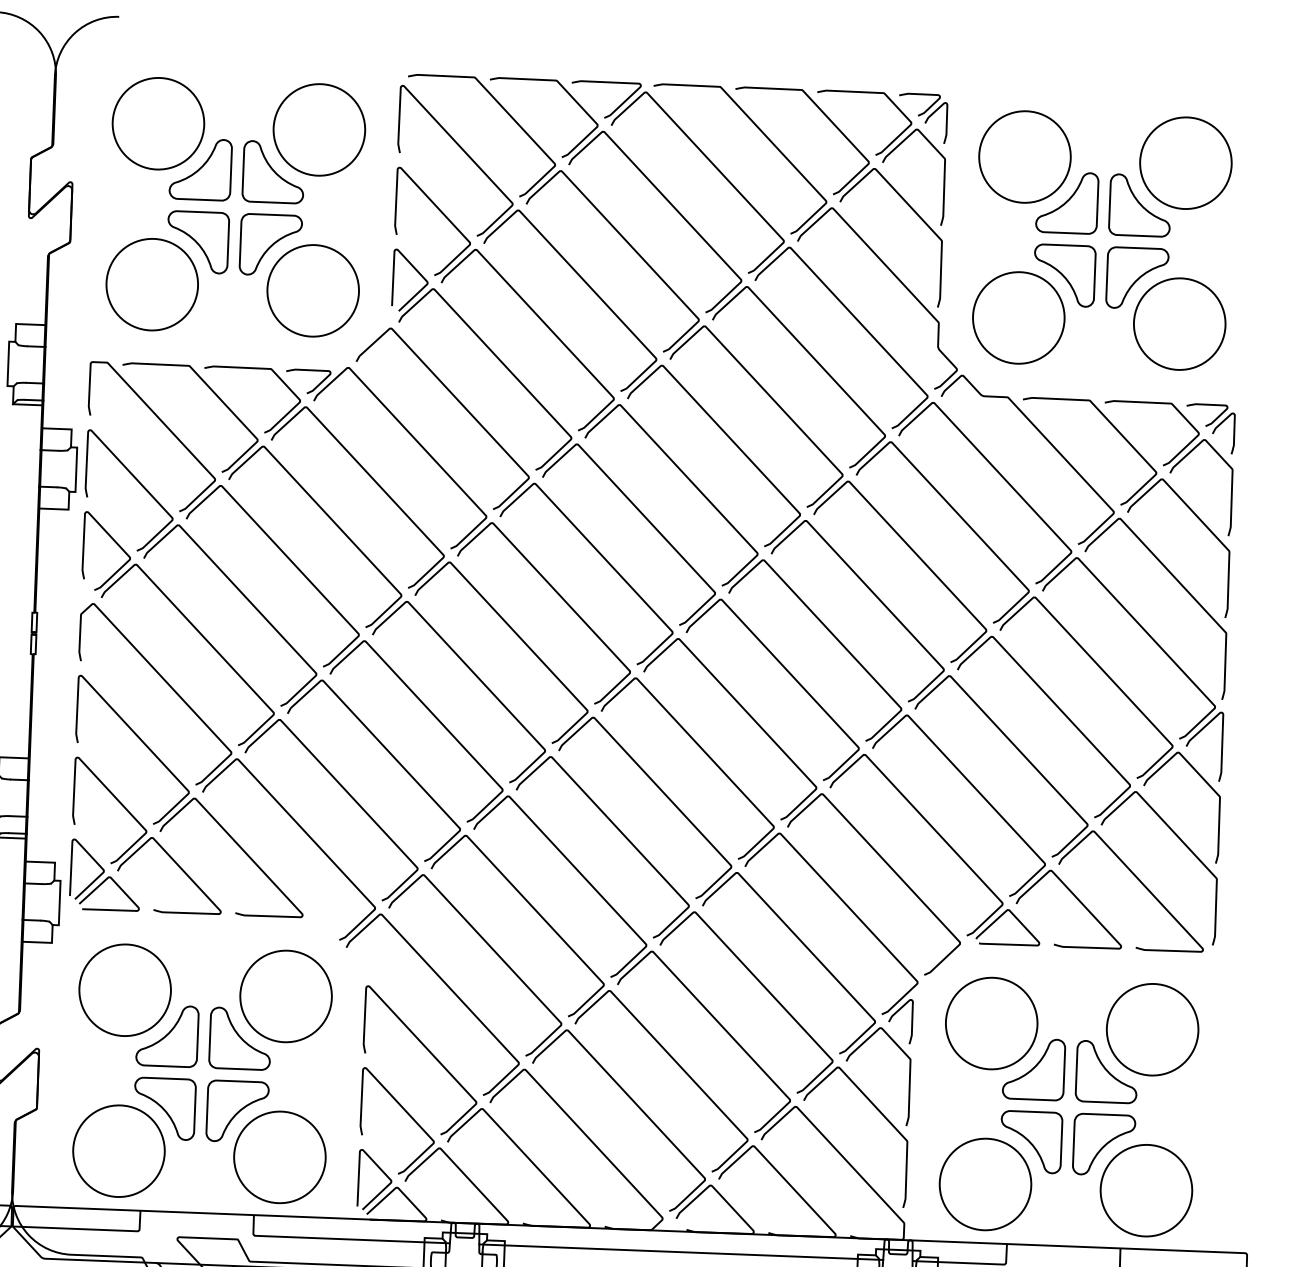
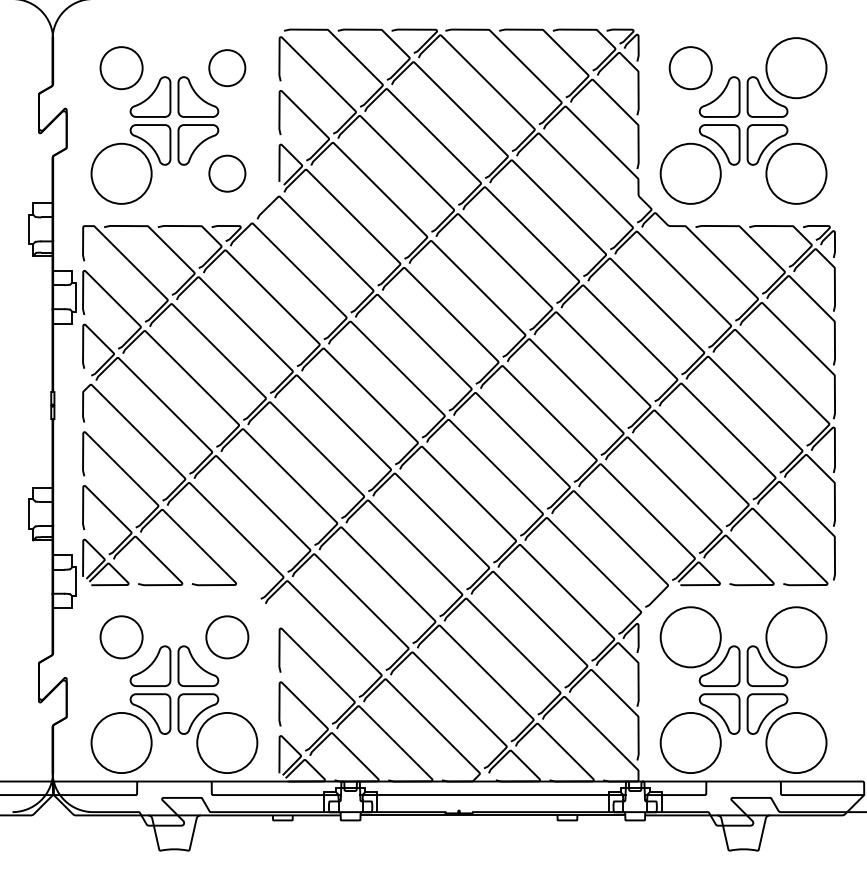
circle: (158, 124) -> (121, 68), size x0.7
circle: (319, 130) -> (227, 68), size x0.6
circle: (1024, 157) -> (690, 68), size x0.7
circle: (313, 290) -> (227, 173), size x0.6
circle: (124, 990) -> (121, 637), size x0.7
circle: (286, 996) -> (227, 637), size x0.7

